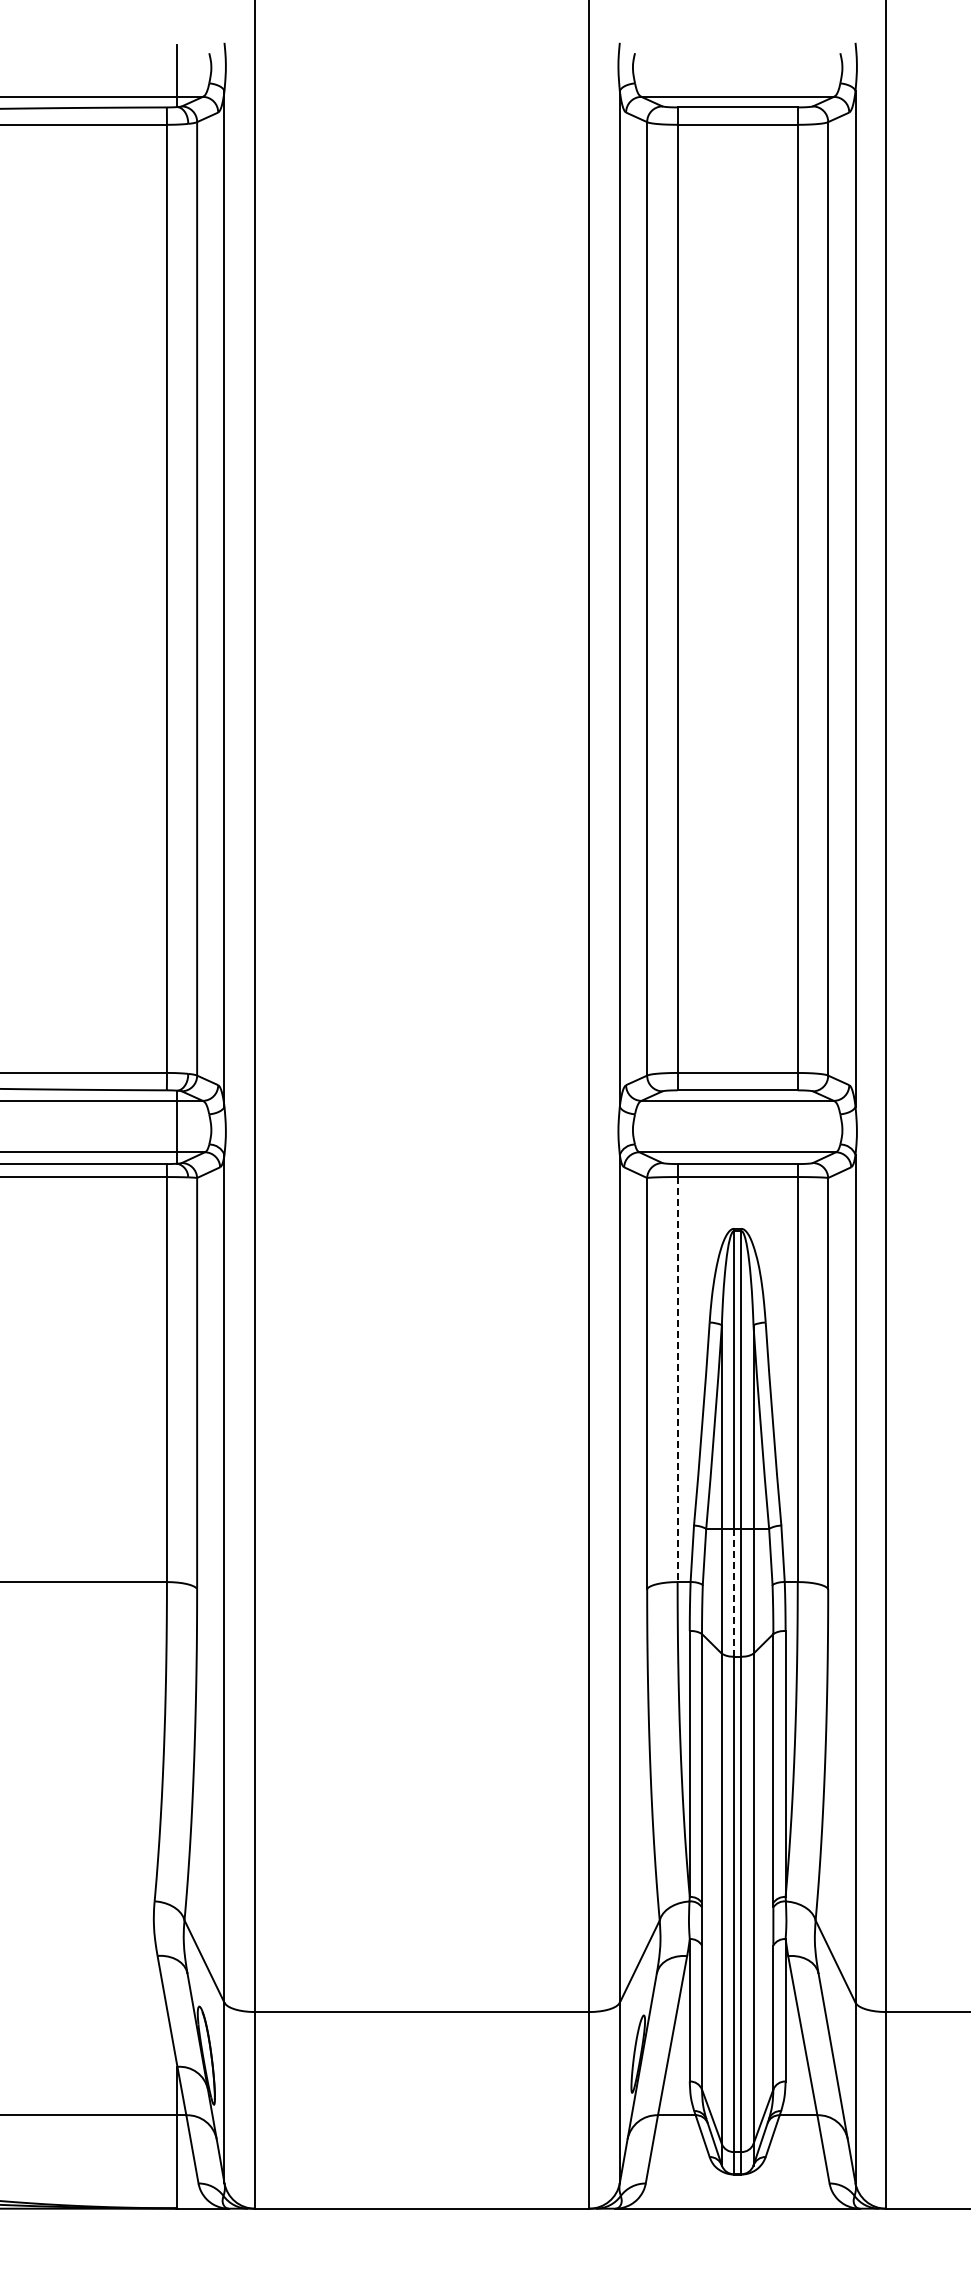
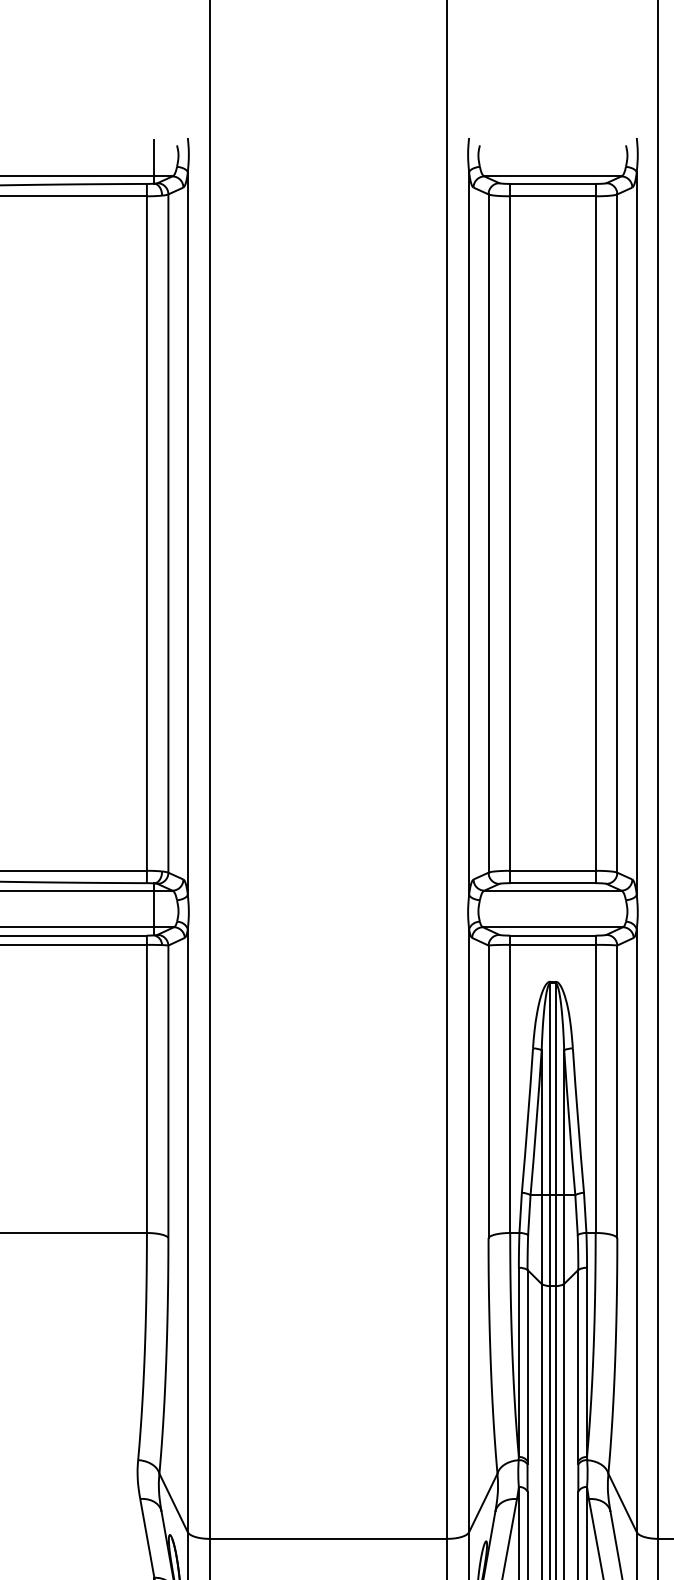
line: (677, 1379) -> (510, 1088), dashed -> solid
line: (734, 1592) -> (550, 1240), dashed -> solid

